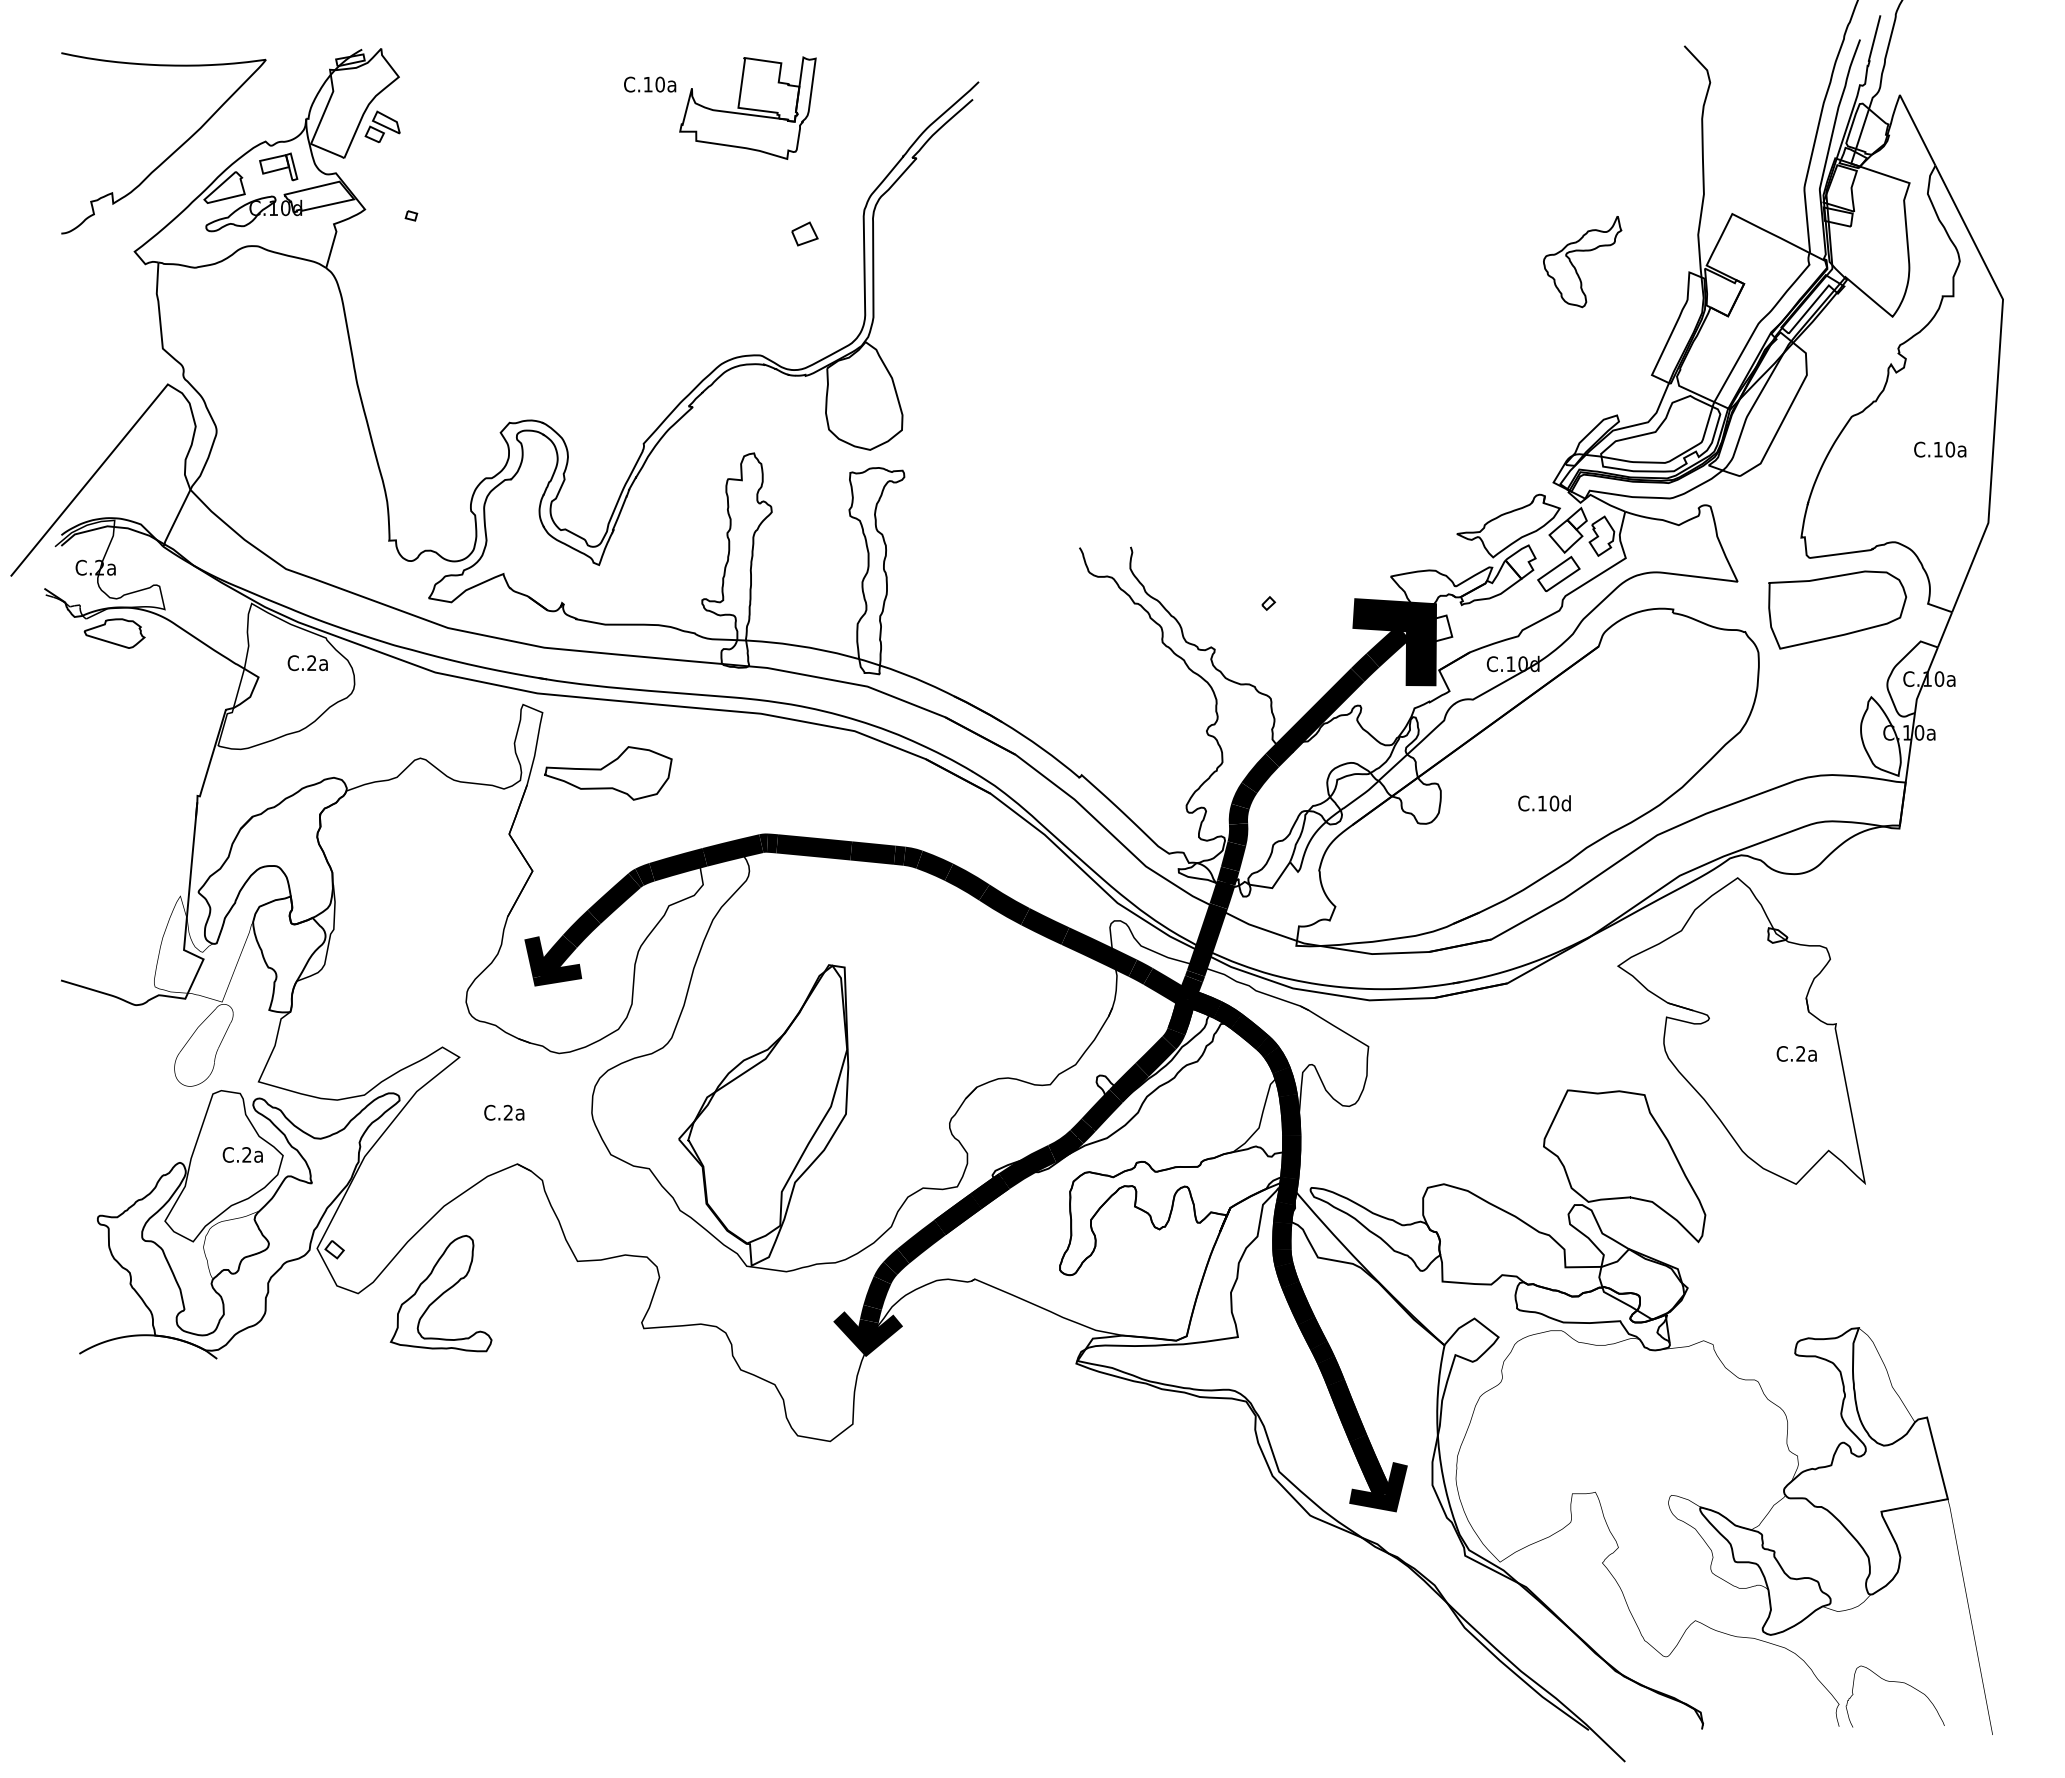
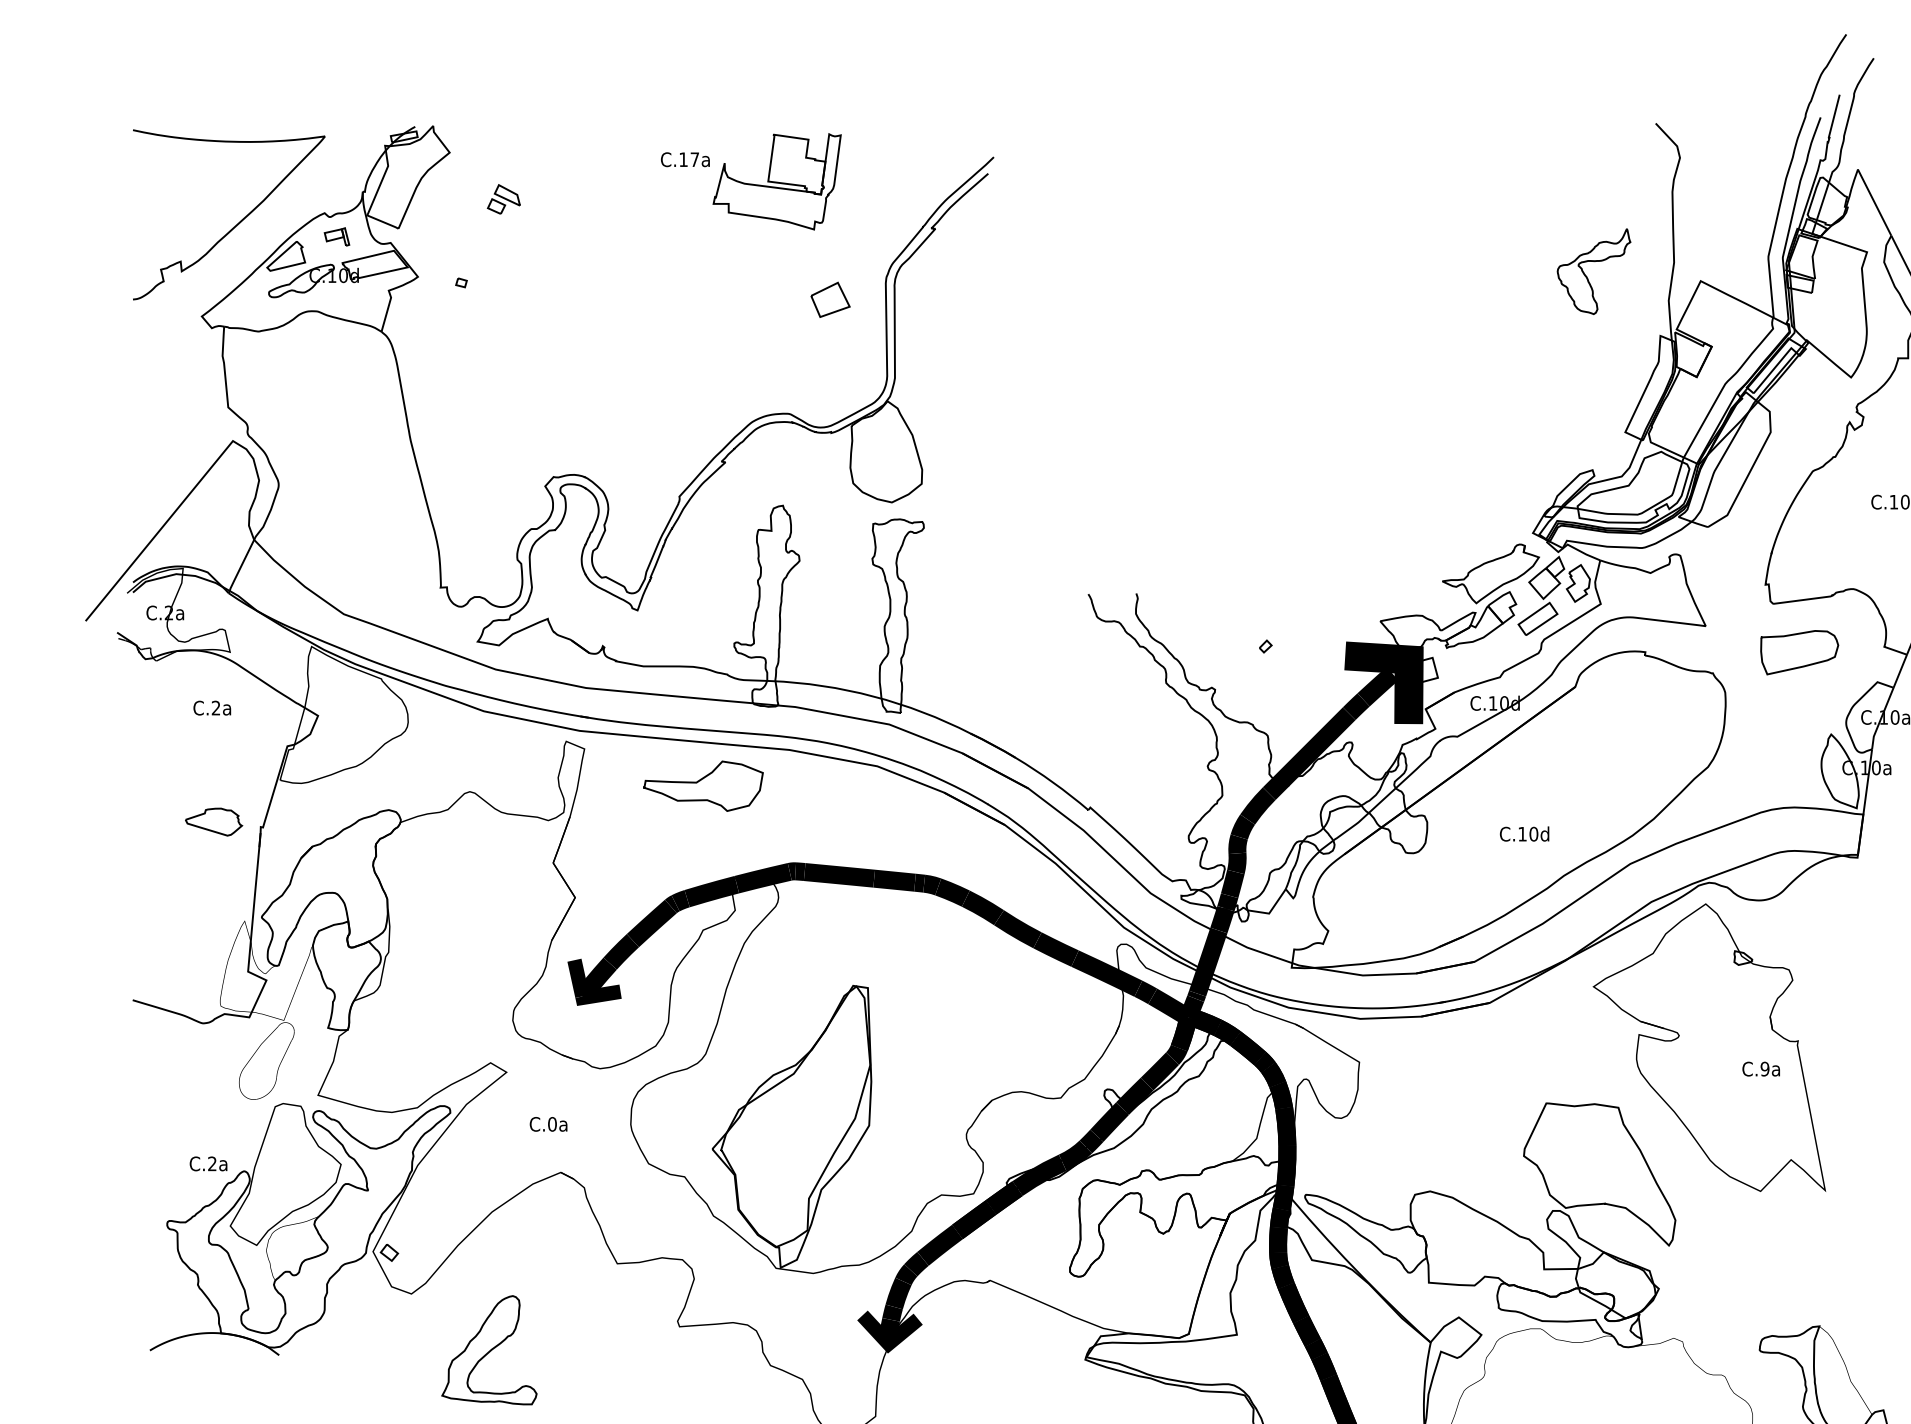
text: (659, 84) -> (694, 159), C.10a -> C.17a
part: (382, 126) -> (503, 199), moved
part: (278, 166) -> (336, 236), size x0.7
part: (804, 233) -> (830, 299), size x1.6
part: (1574, 265) -> (1586, 275), moved
part: (1837, 609) -> (1799, 652), size x0.6
part: (114, 633) -> (213, 821), moved
text: (307, 663) -> (211, 708), moved
part: (608, 773) -> (703, 786), moved
text: (1800, 1053) -> (1764, 1068), C.2a -> C.9a
text: (508, 1112) -> (552, 1124), C.2a -> C.0a
text: (242, 1154) -> (208, 1163), moved
part: (440, 1293) -> (488, 1350), moved

